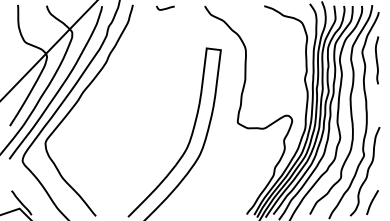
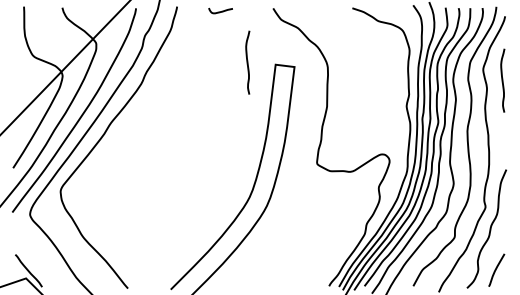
curve: (185, 46) -> (247, 62), added

